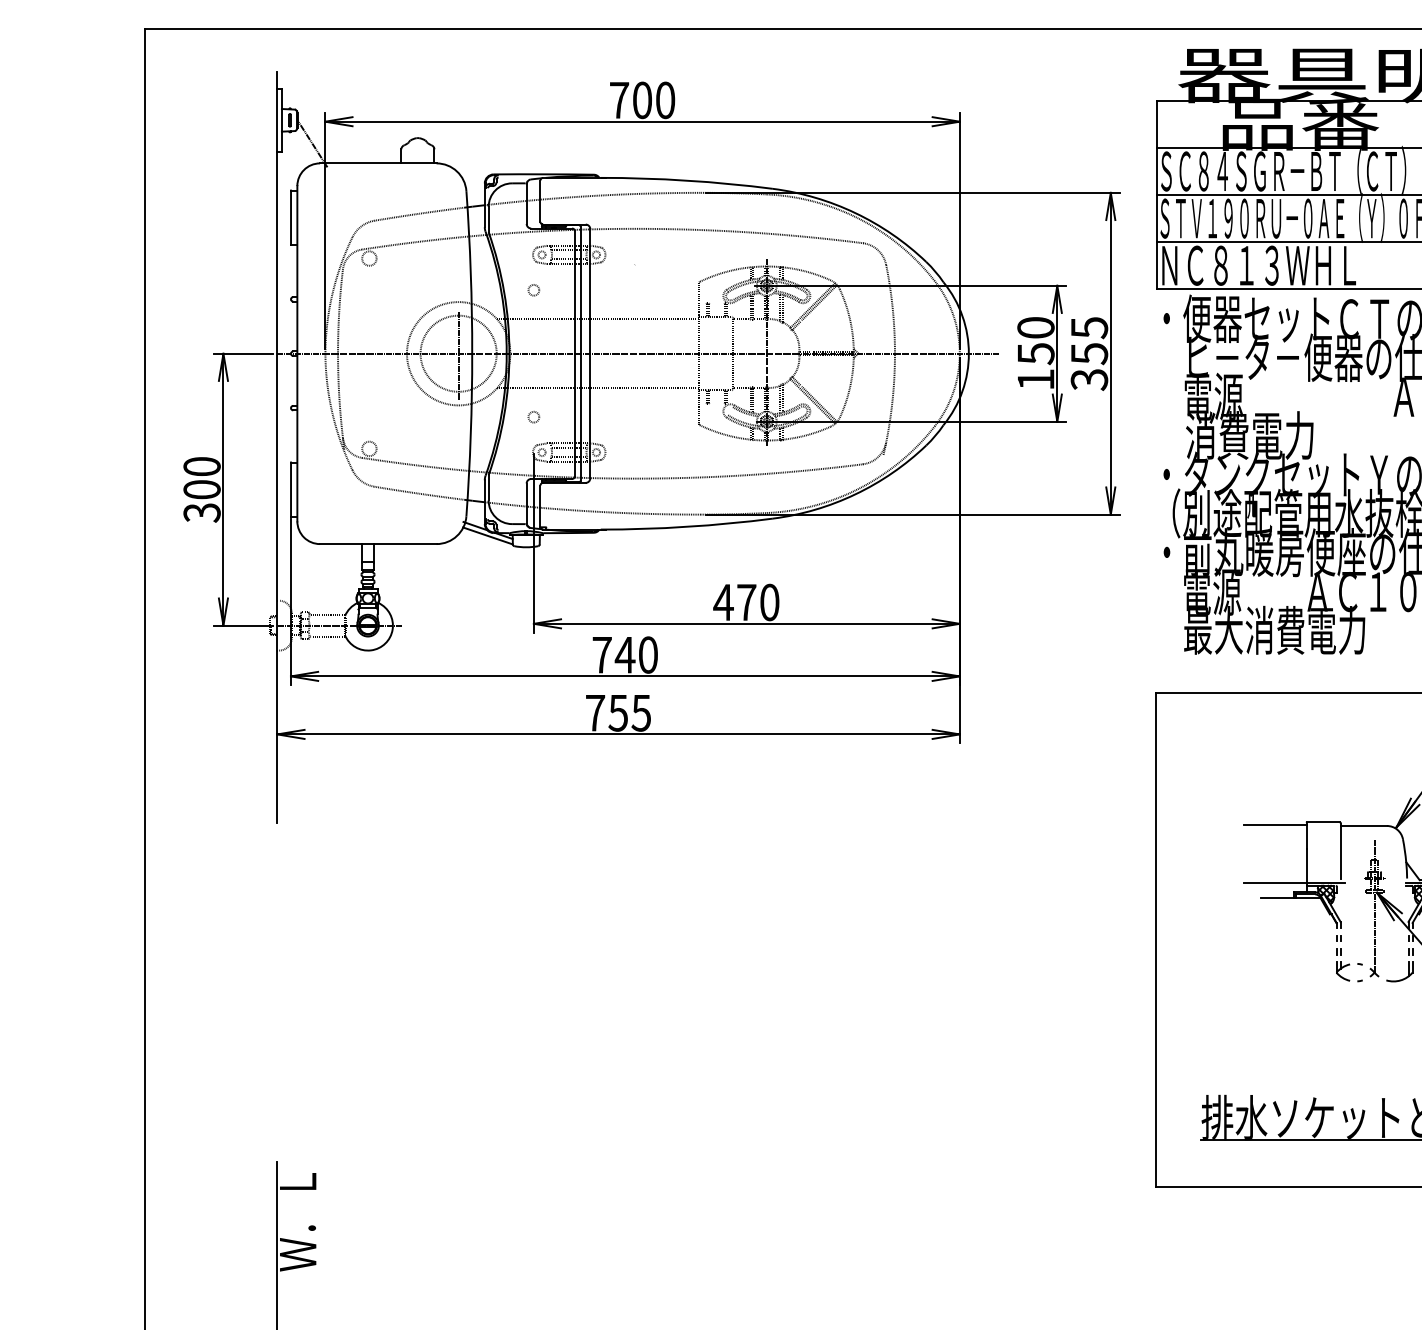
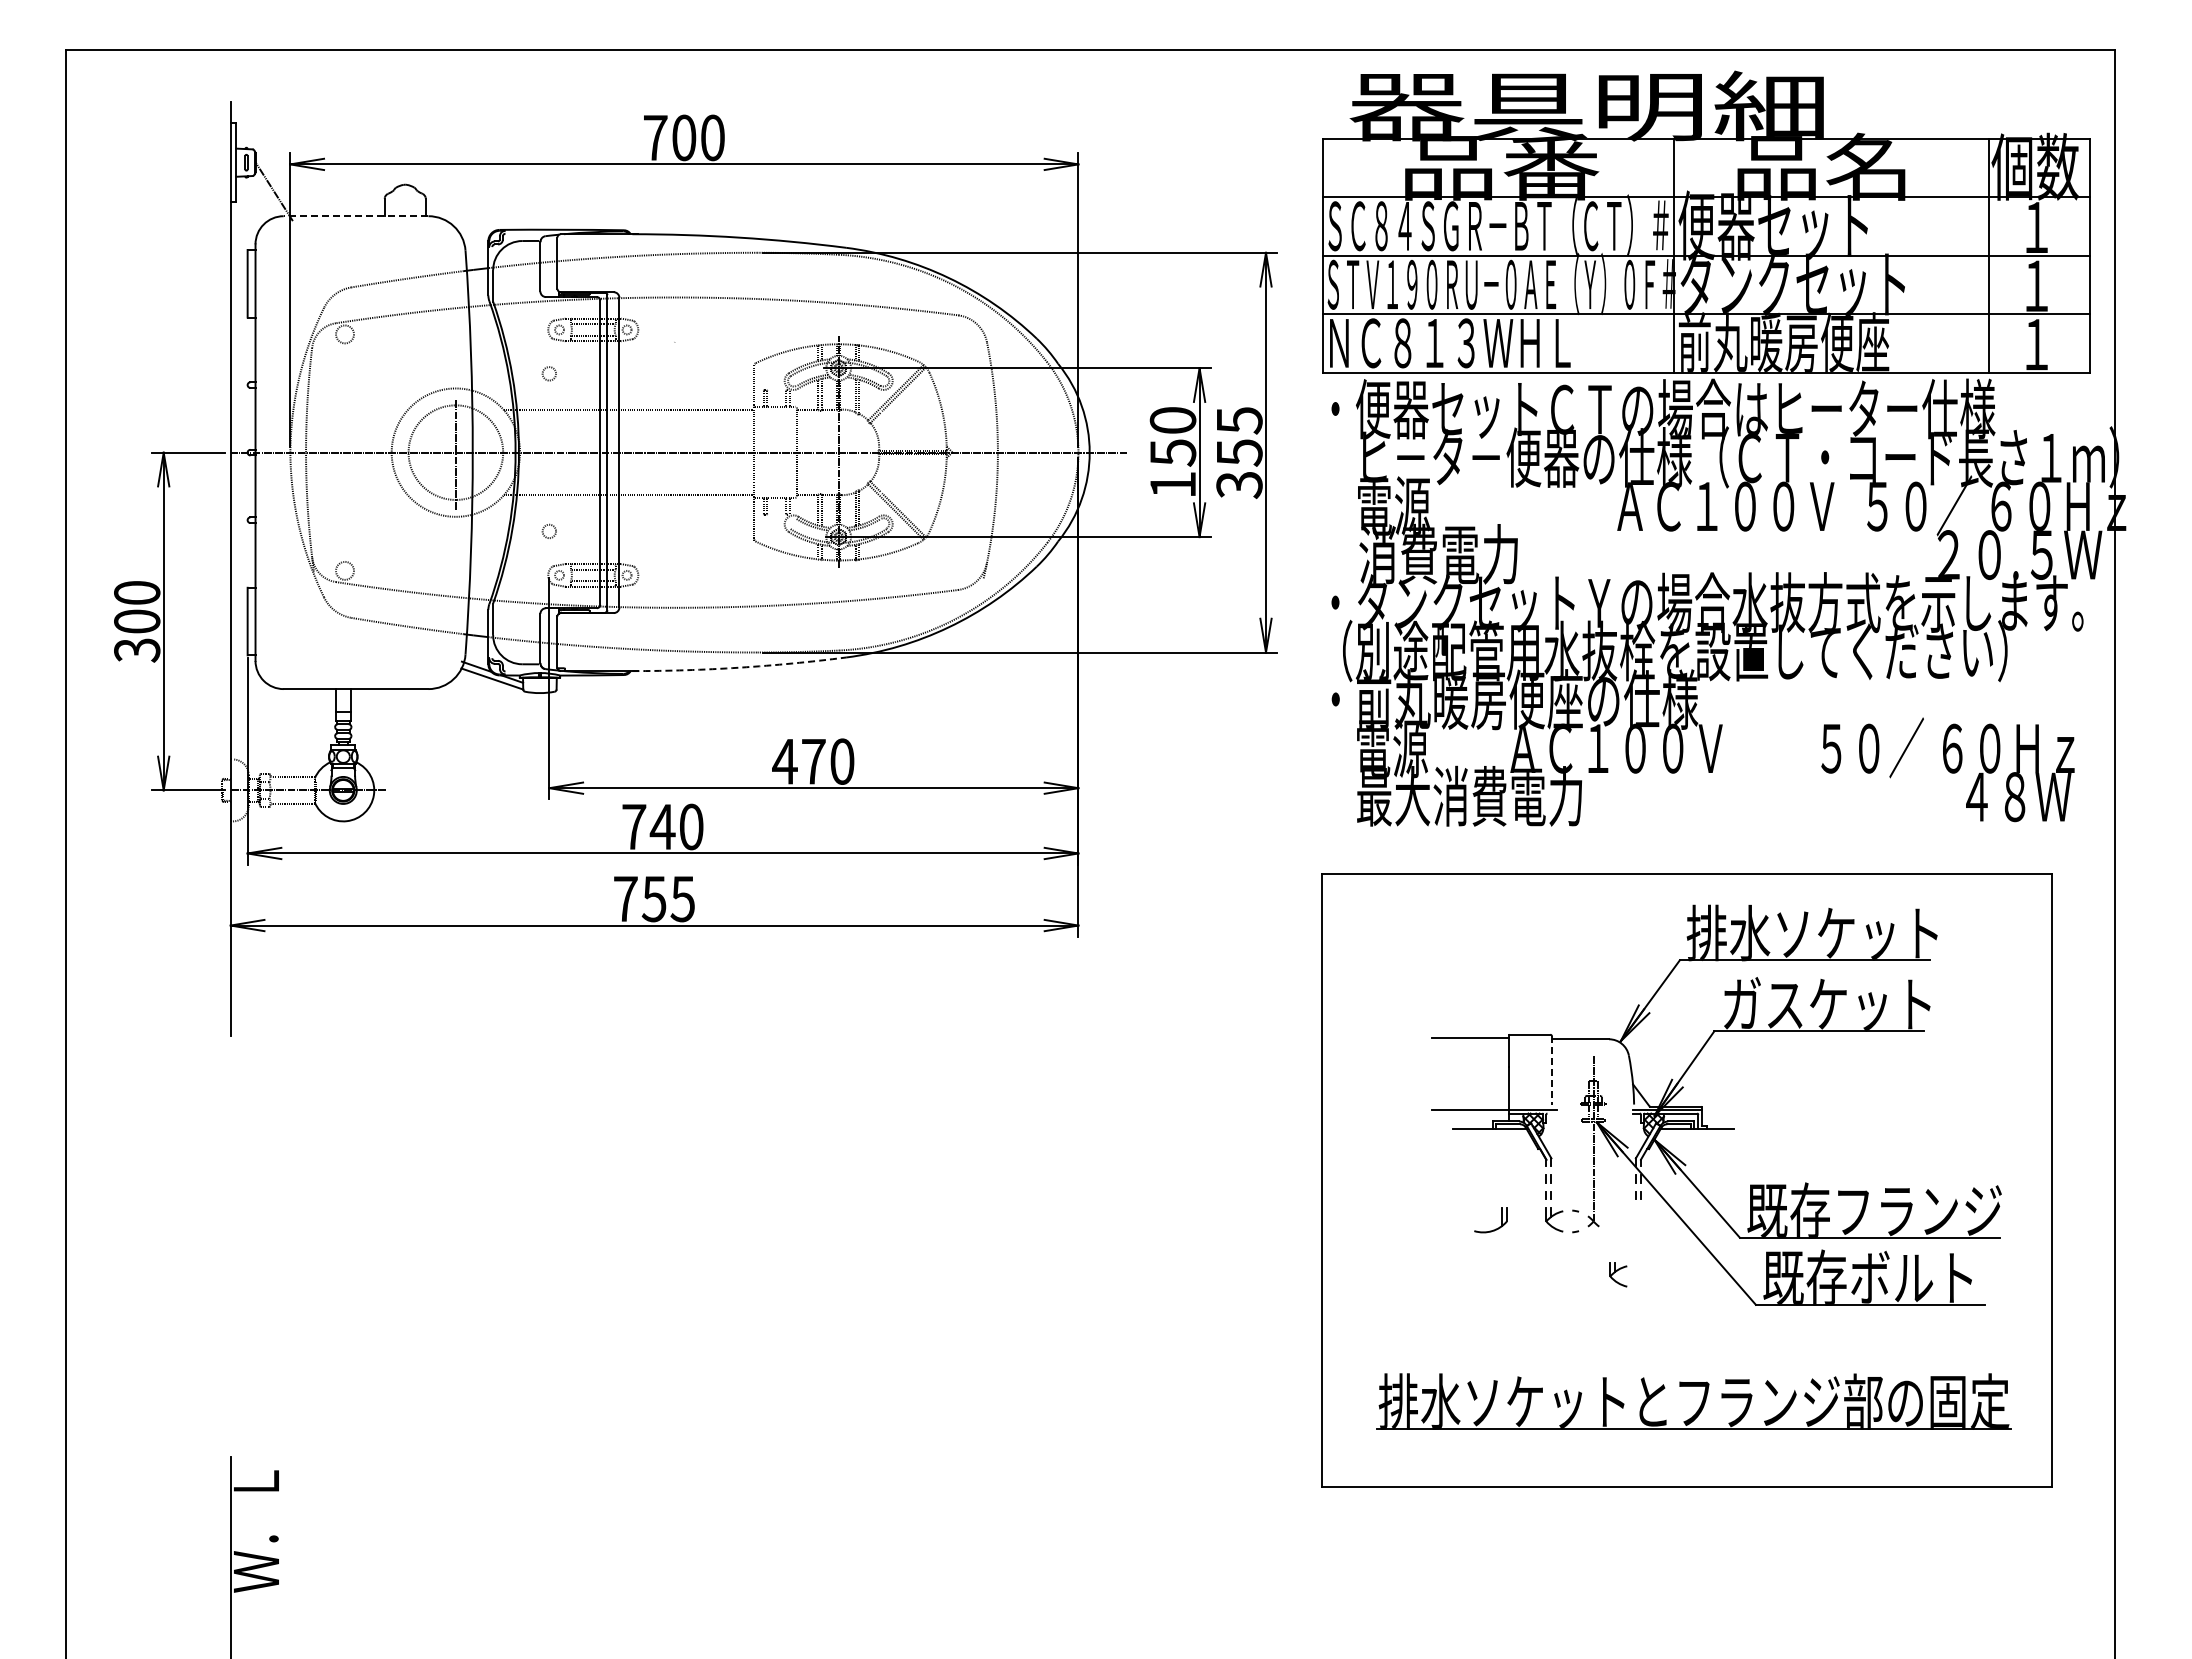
line: (377, 163) -> (355, 216), solid -> dashed
arc: (686, 526) -> (739, 667), solid -> dashed
line: (1340, 851) -> (1551, 1071), solid -> dashed
part: (1403, 978) -> (1495, 1228), moved
part: (1394, 1015) -> (1618, 1274), added

